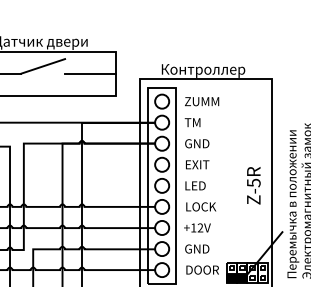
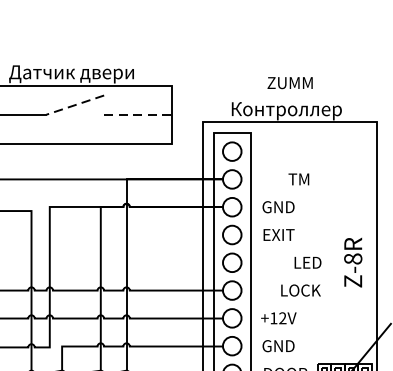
line: (42, 66) -> (74, 105), solid -> dashed
line: (90, 73) -> (137, 114), solid -> dashed
text: (202, 101) -> (290, 82), moved
text: (192, 122) -> (298, 179), moved
text: (253, 182) -> (352, 258), Z-5R -> Z-8R
text: (195, 185) -> (307, 262), moved
text: (201, 206) -> (301, 290), moved

